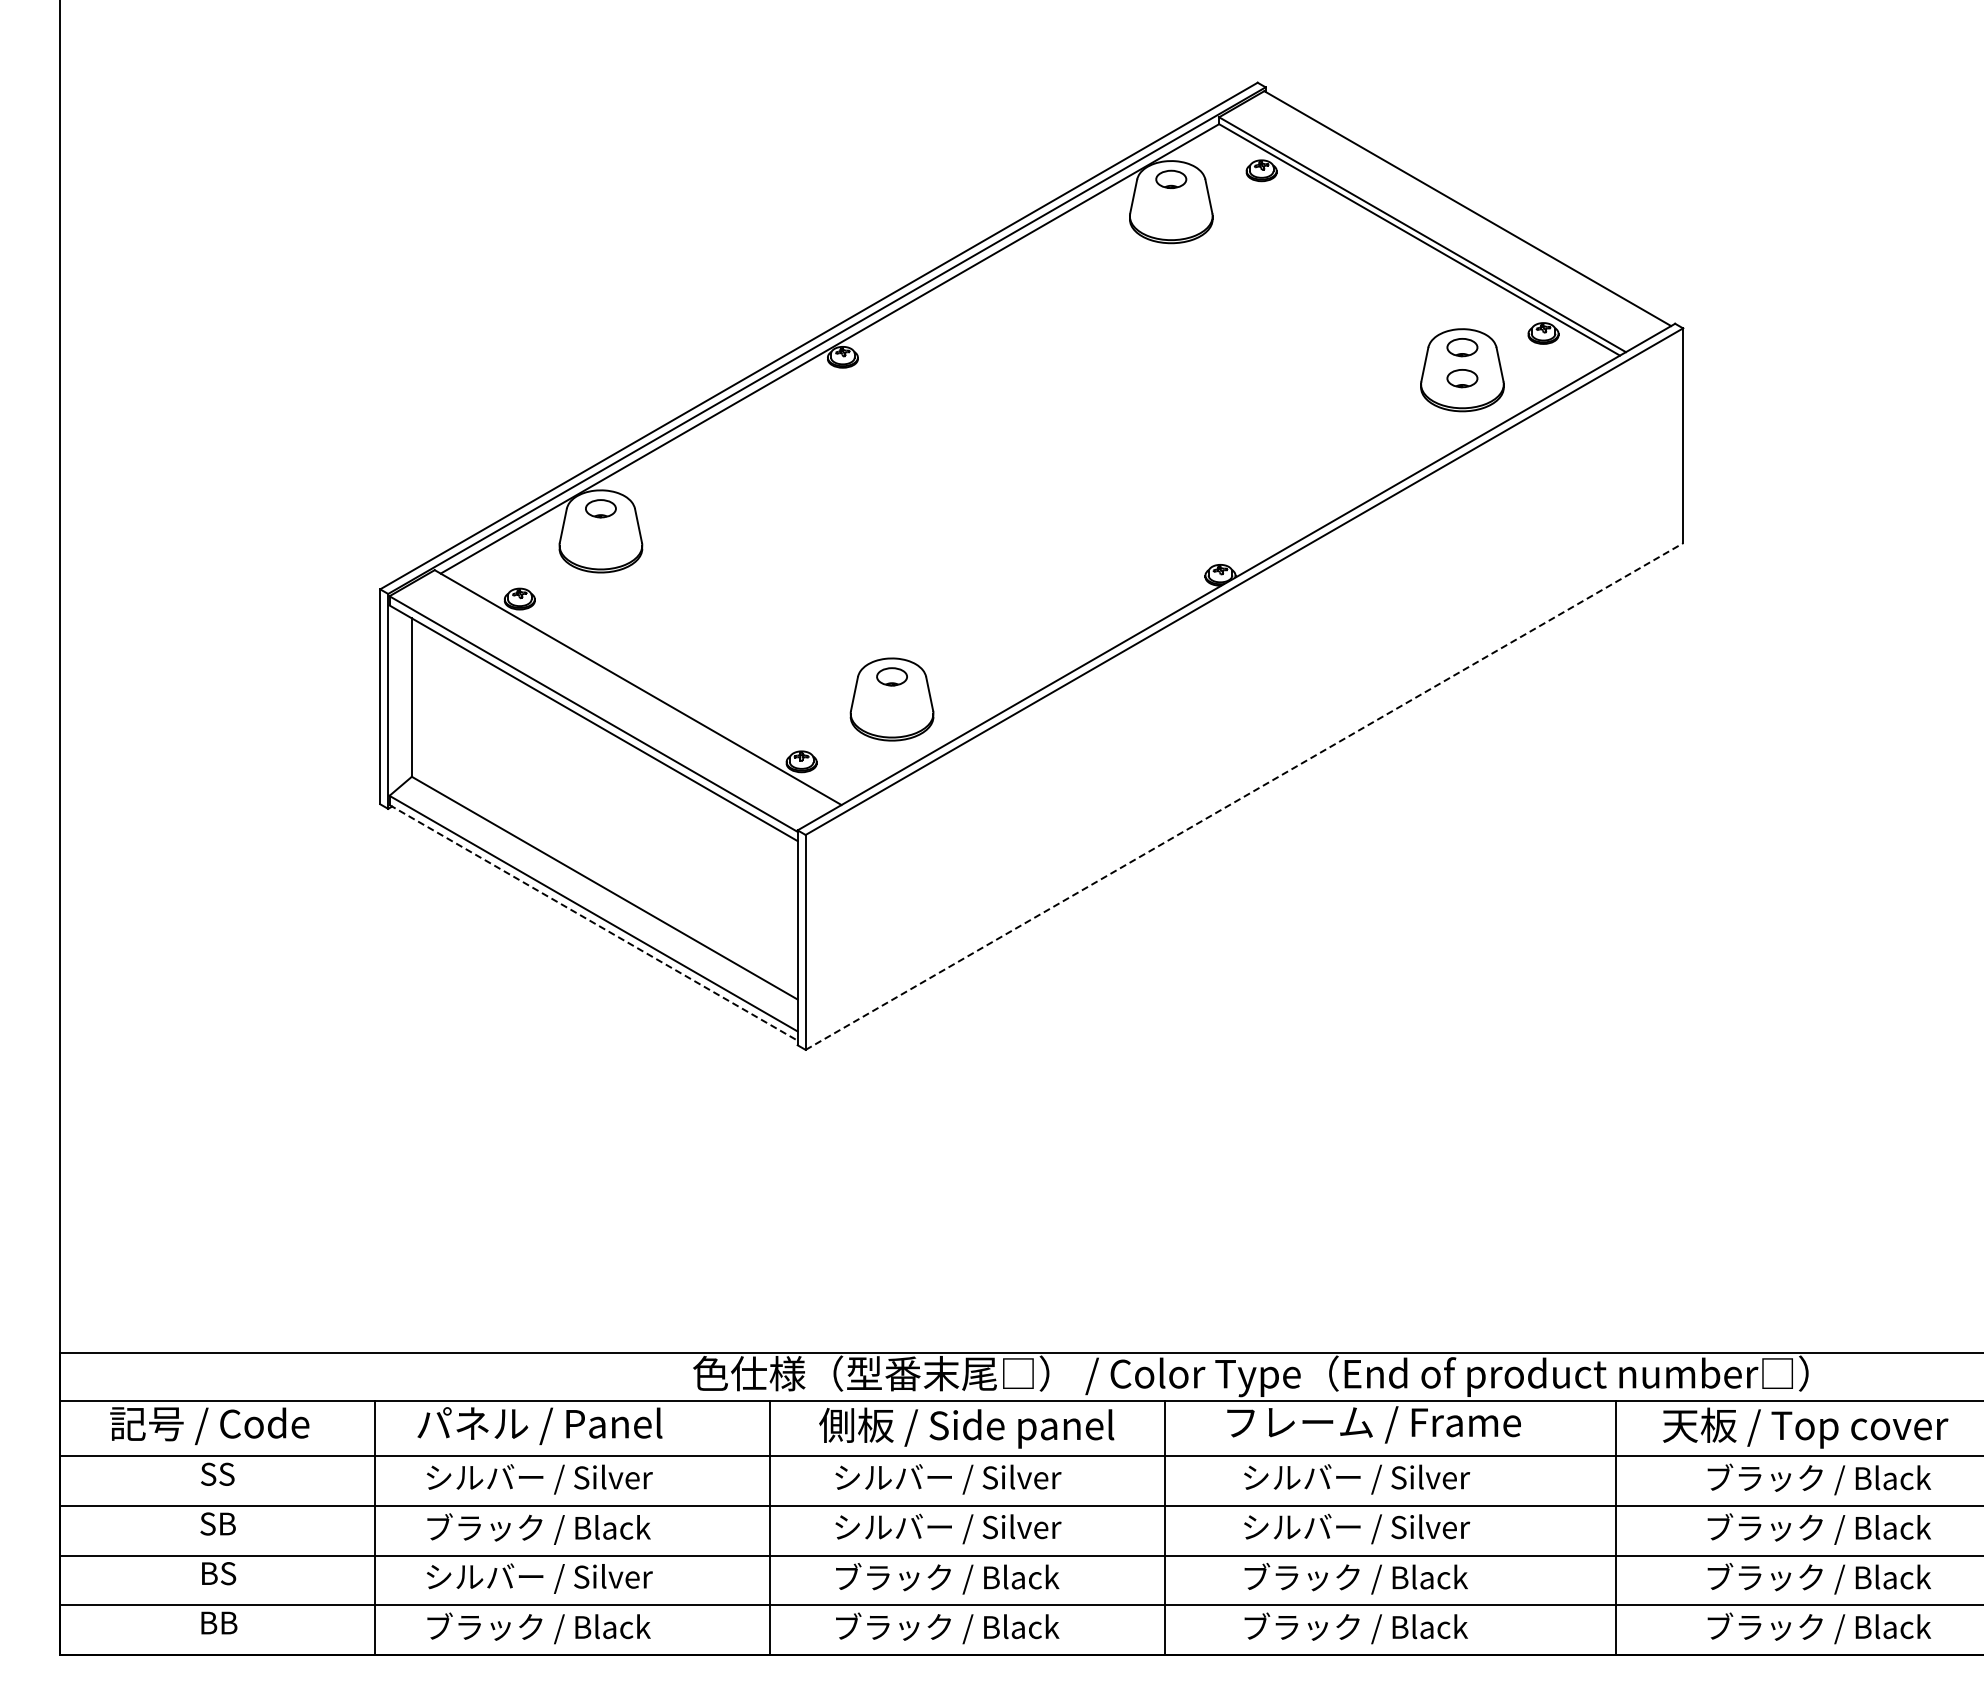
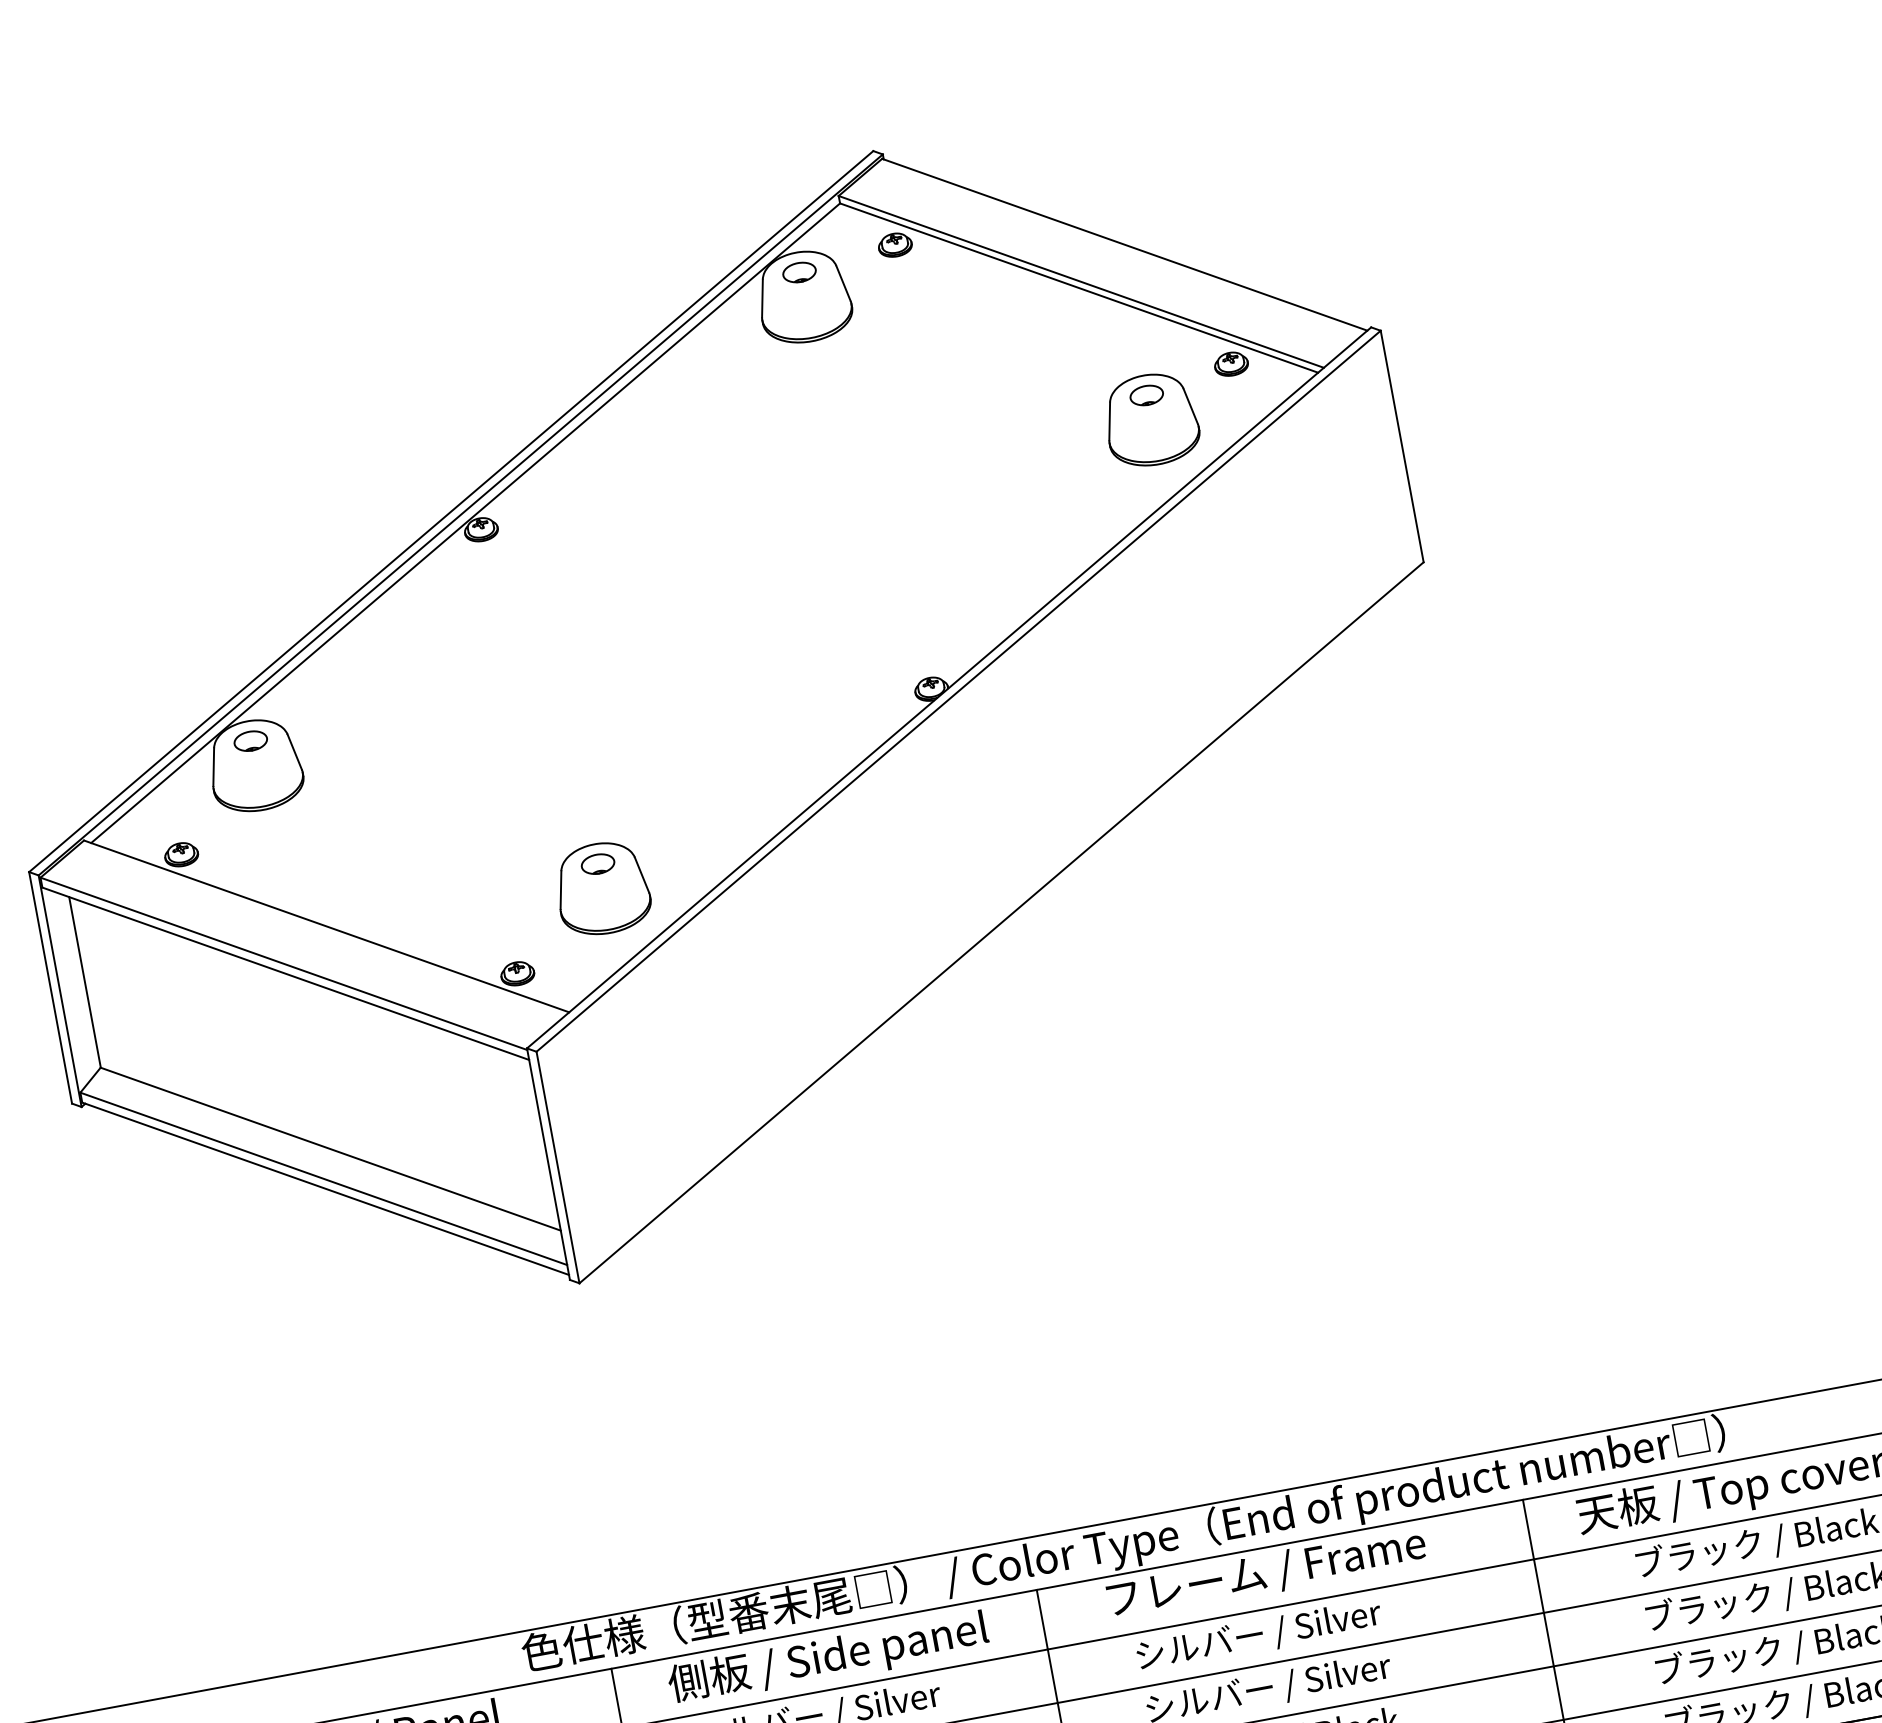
part: (1462, 378) -> (1153, 428), removed
line: (1244, 796) -> (1001, 922), dashed -> solid
line: (593, 922) -> (325, 1188), dashed -> solid

